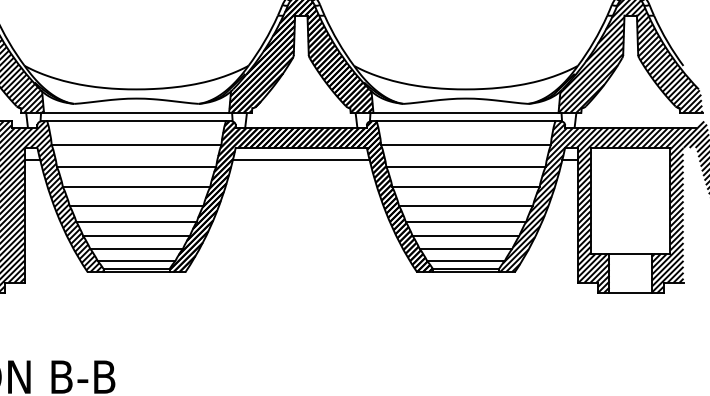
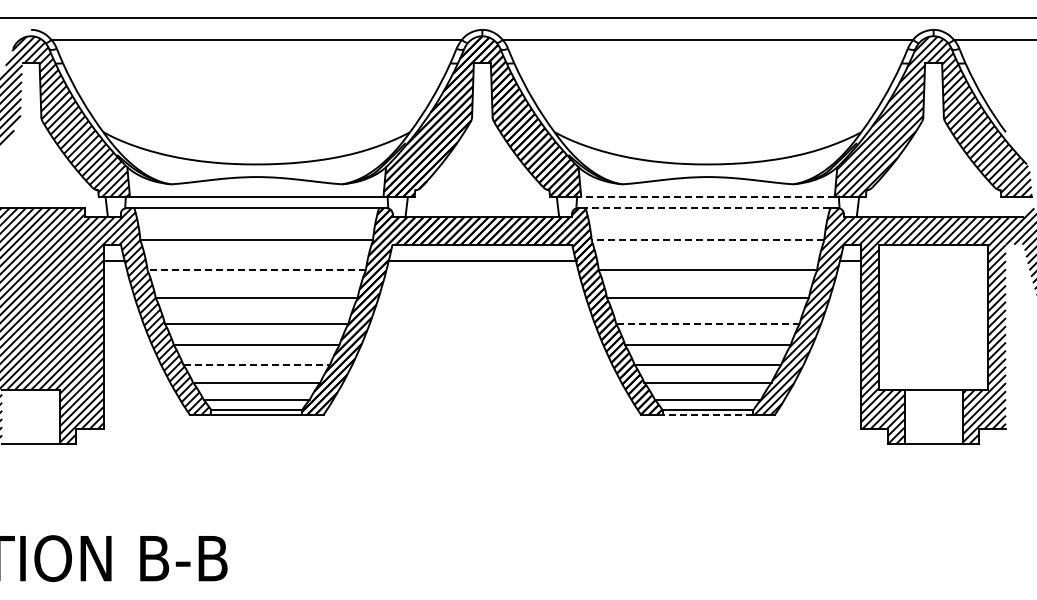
line: (465, 112) -> (707, 196), solid -> dashed
line: (465, 121) -> (707, 208), solid -> dashed
line: (465, 144) -> (707, 240), solid -> dashed
line: (136, 166) -> (256, 270), solid -> dashed
line: (465, 205) -> (707, 323), solid -> dashed
line: (137, 236) -> (257, 365), solid -> dashed
line: (465, 271) -> (707, 414), solid -> dashed

